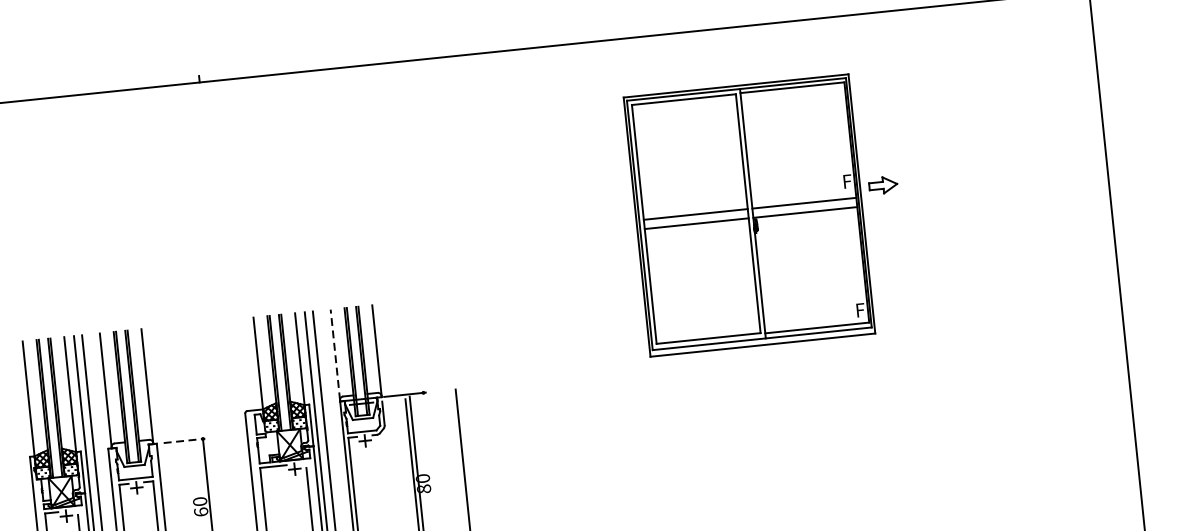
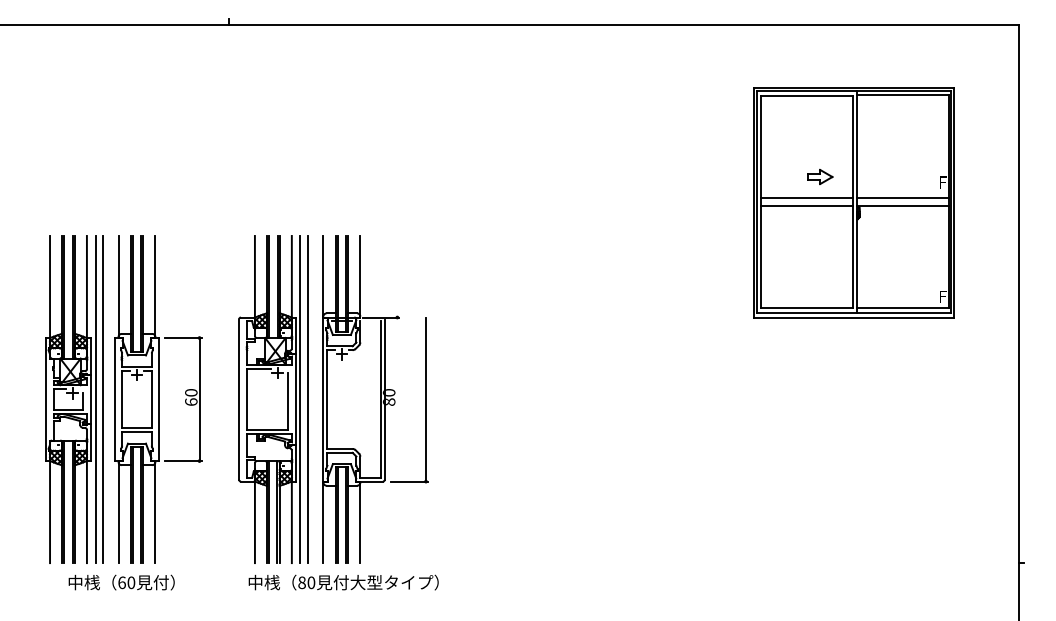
part: (748, 214) -> (853, 202), moved
line: (335, 354) -> (323, 275), dashed -> solid
line: (184, 441) -> (183, 338), dashed -> solid

